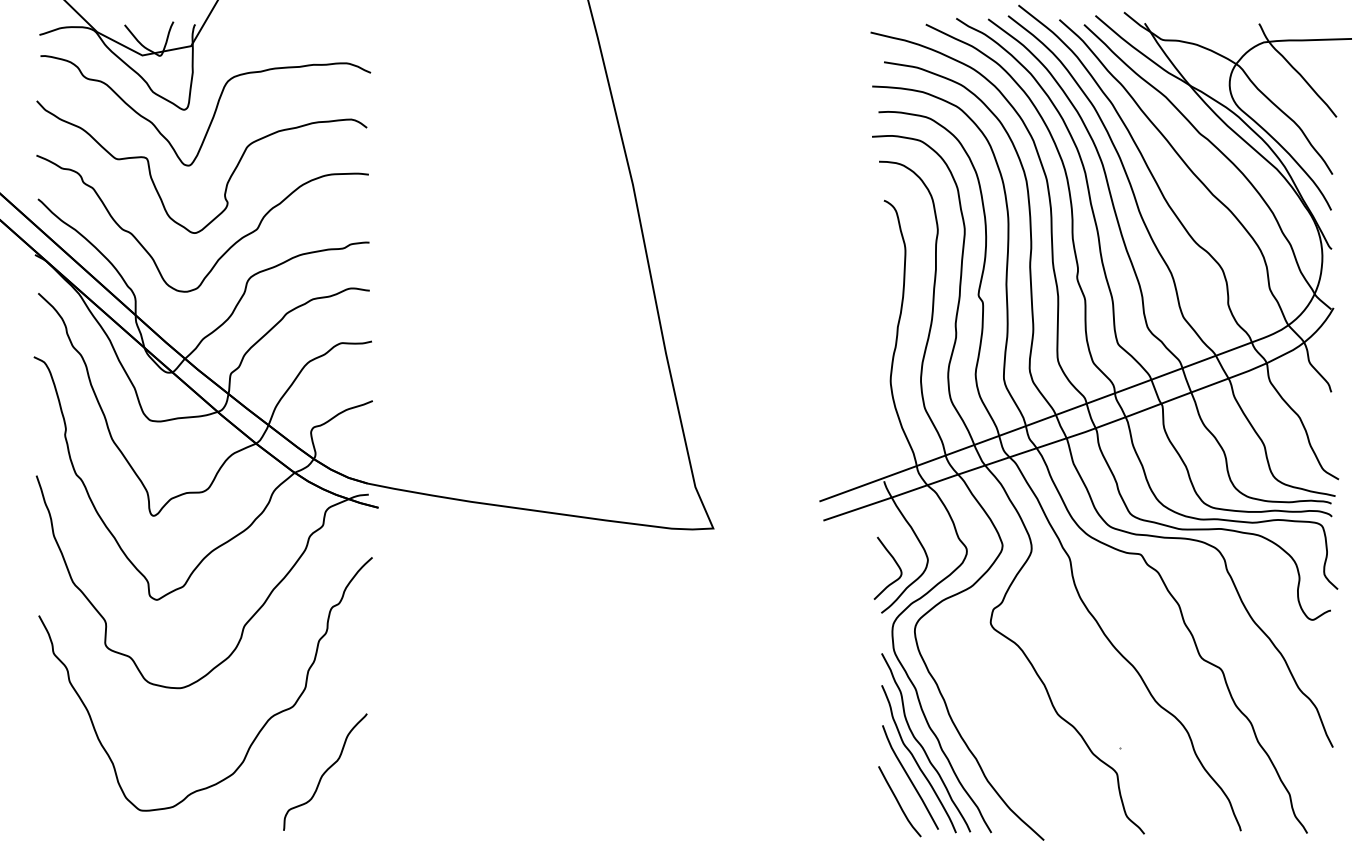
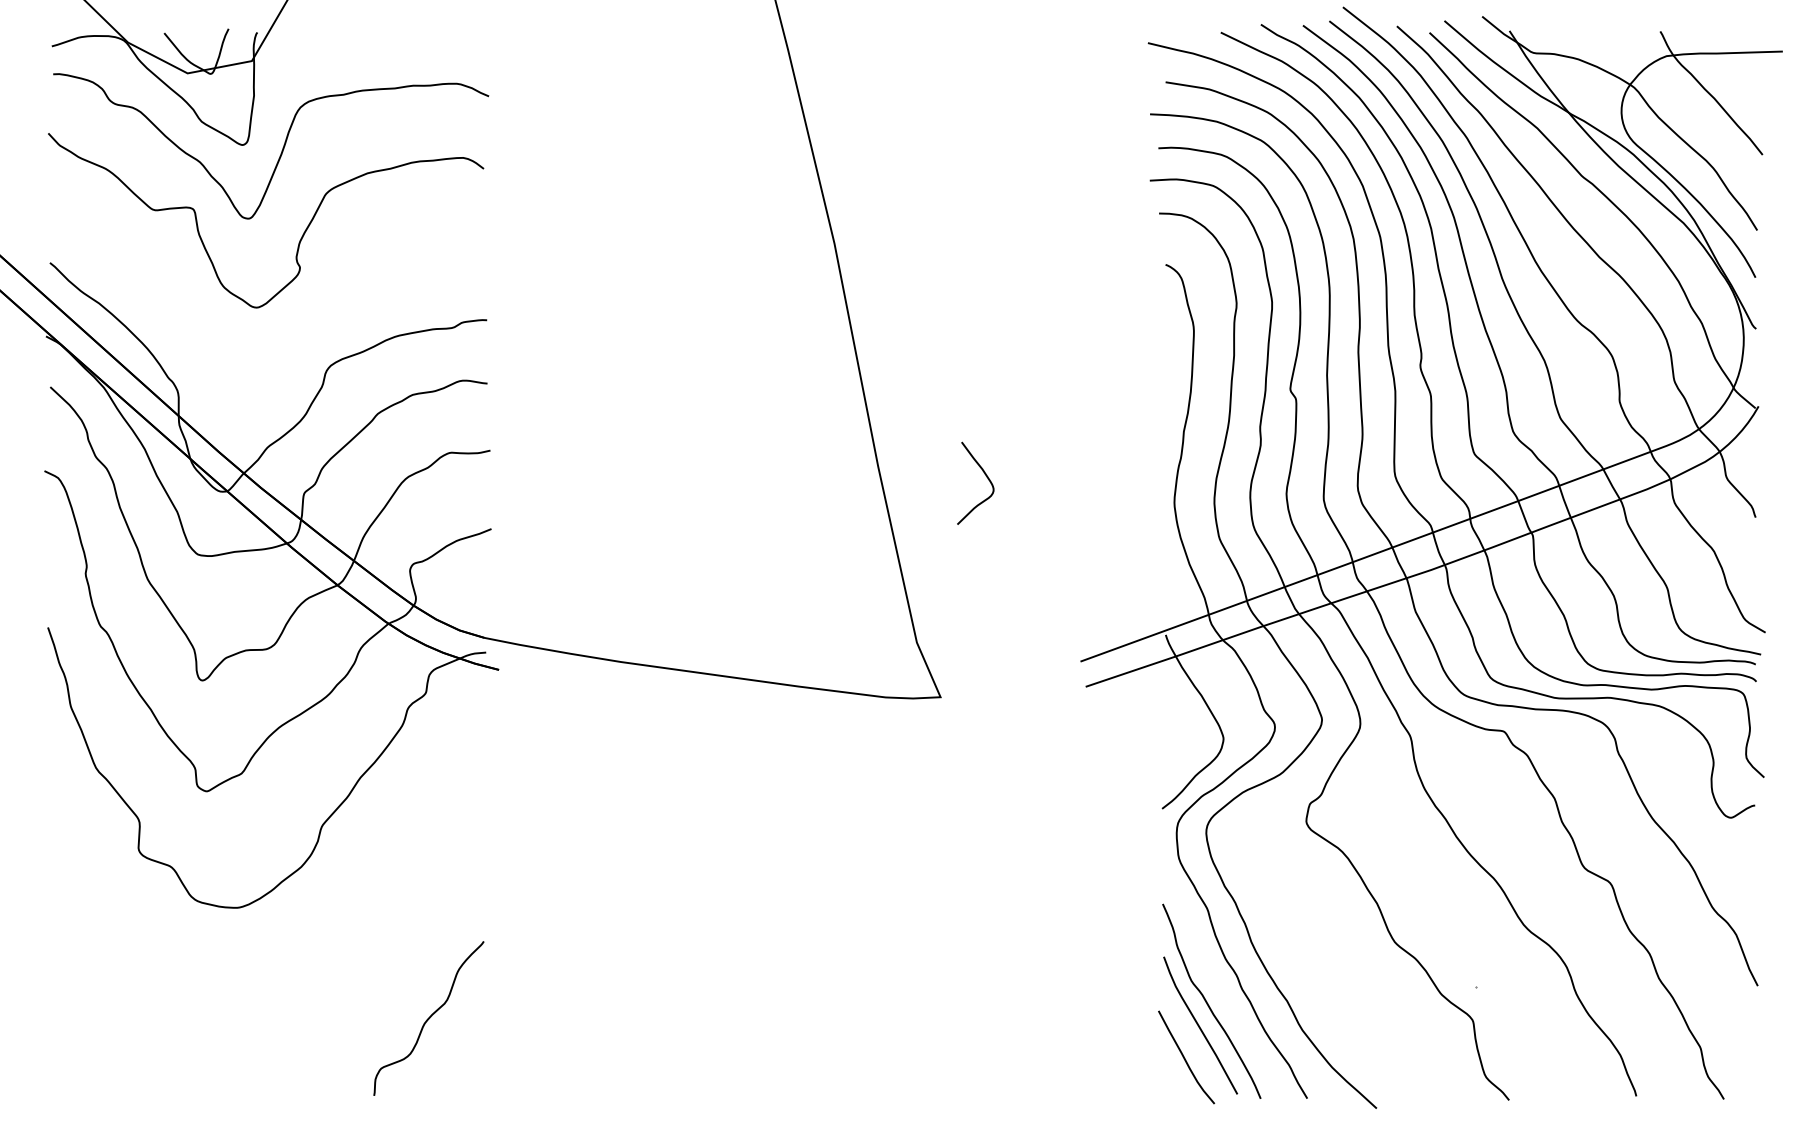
curve: (228, 248) -> (301, 327), removed
curve: (895, 563) -> (985, 476), moved
curve: (261, 727) -> (344, 959), removed
curve: (922, 745) -> (1216, 983), removed

